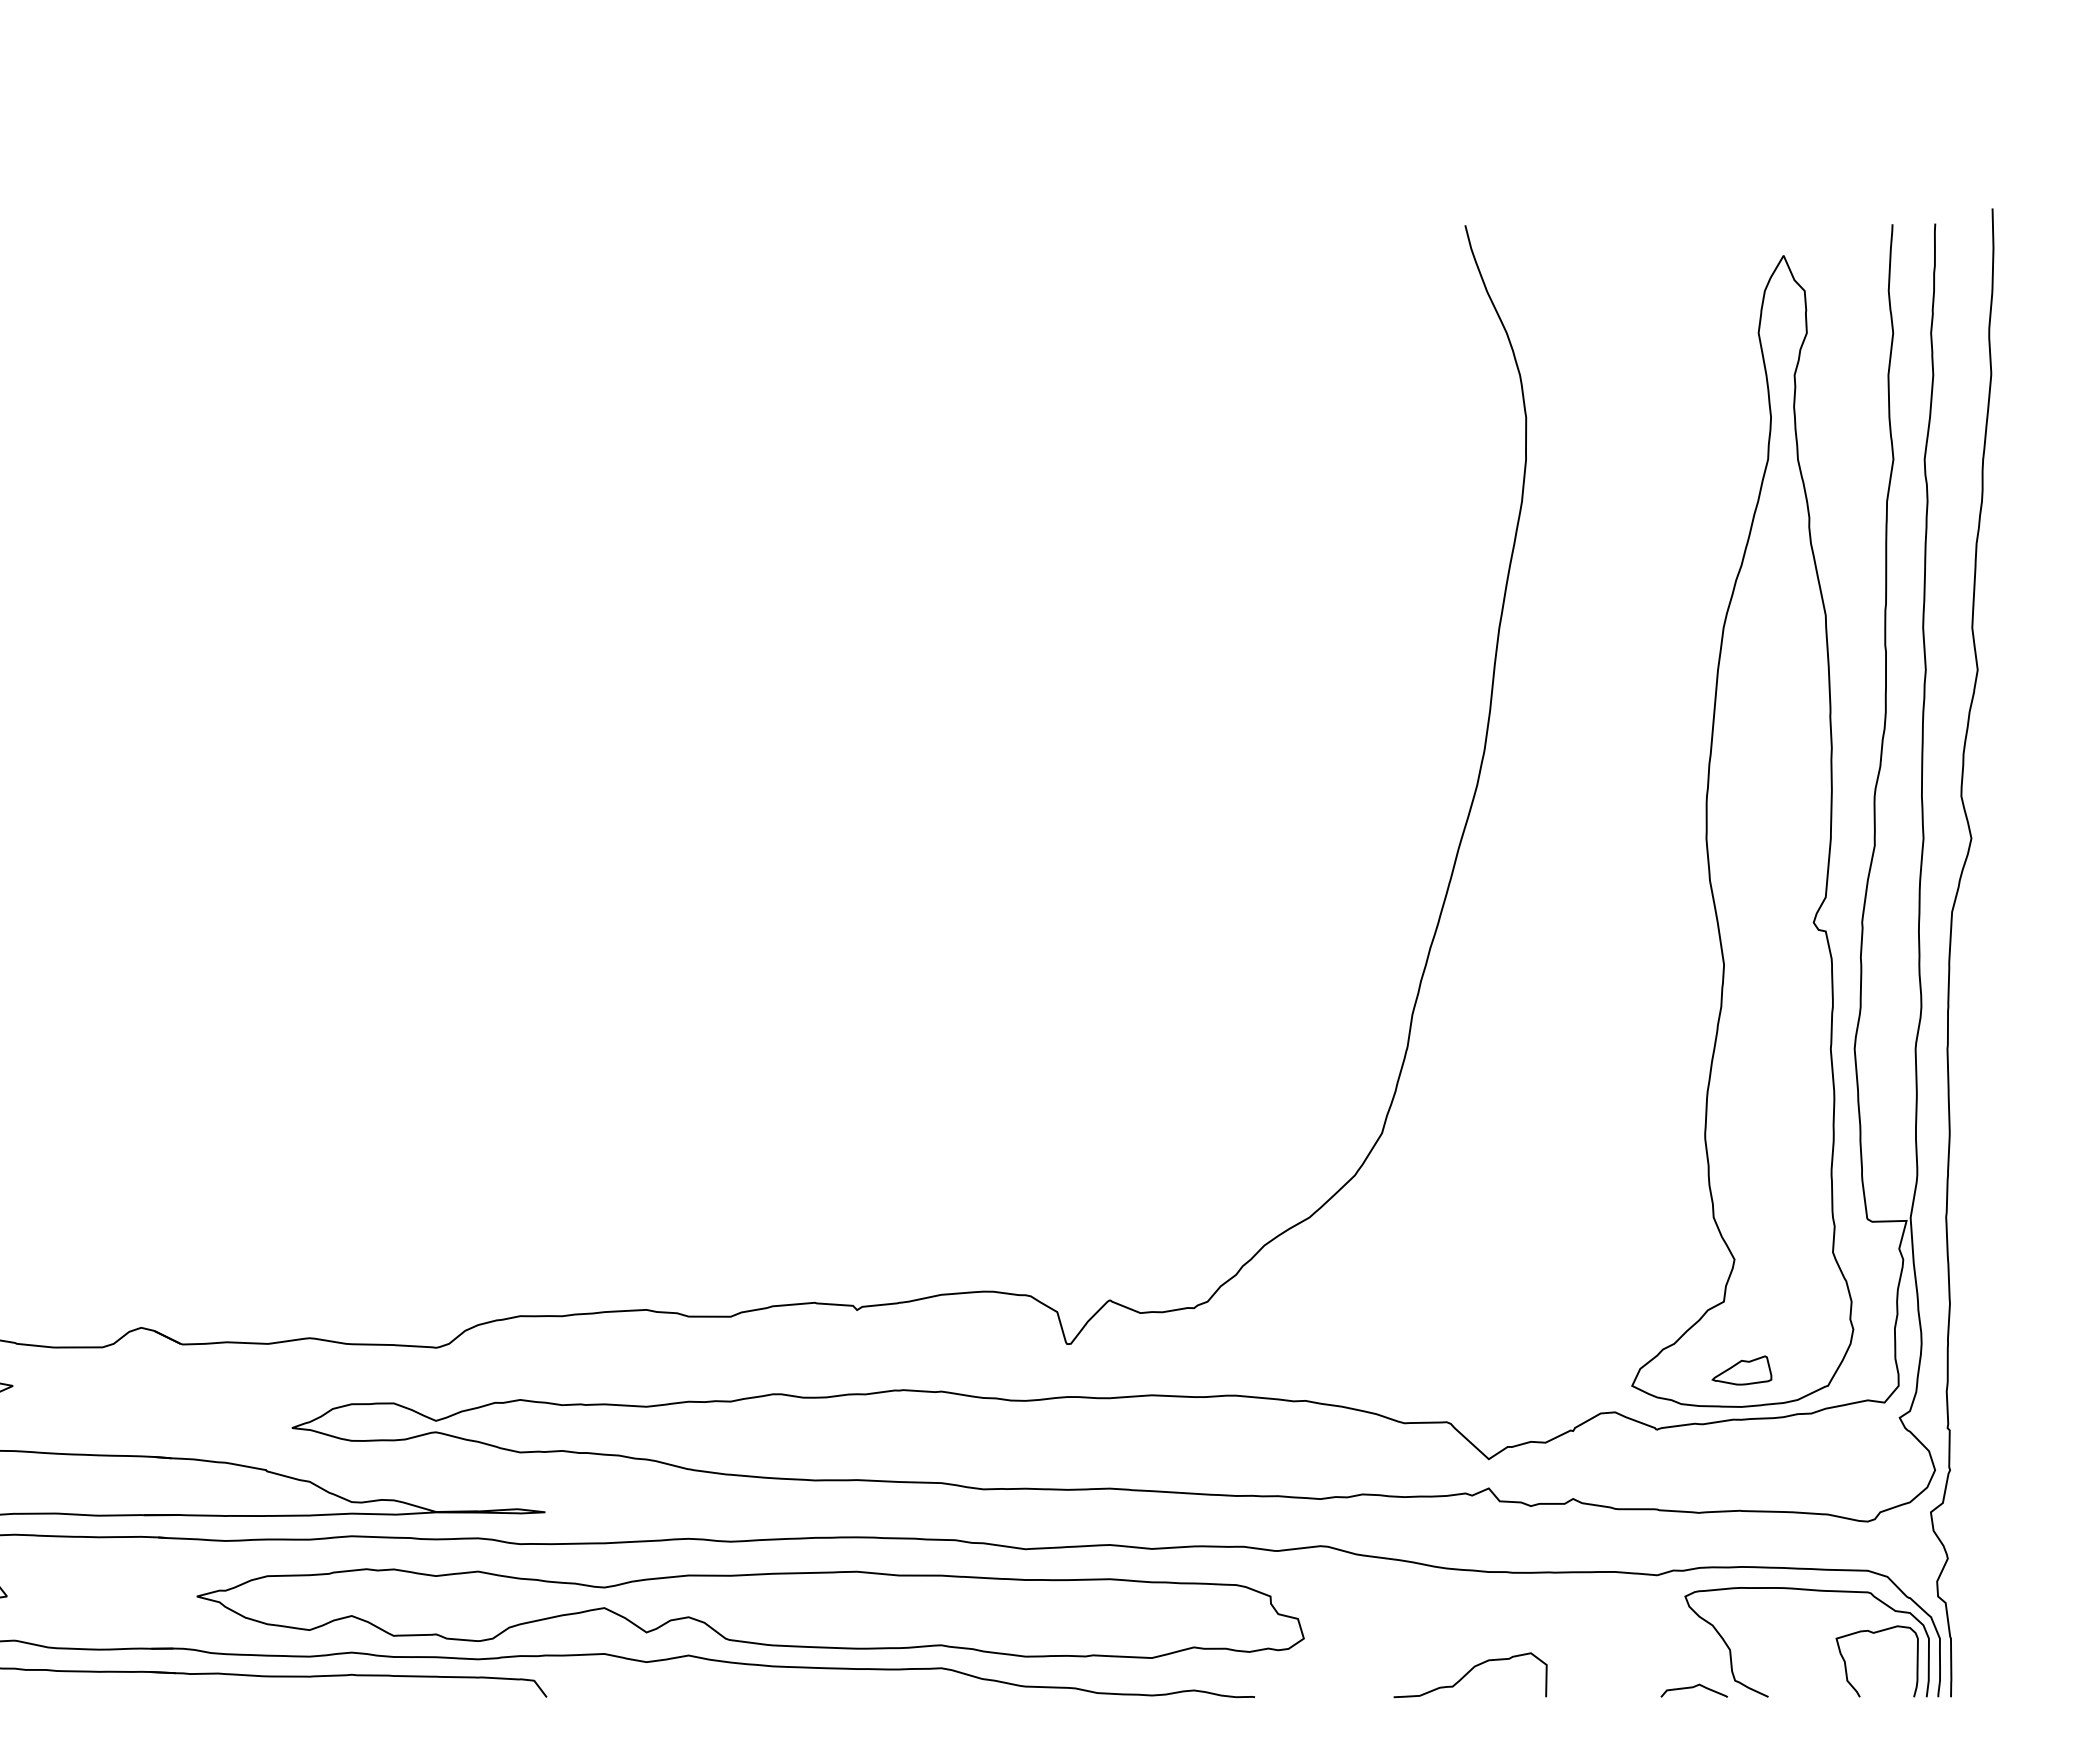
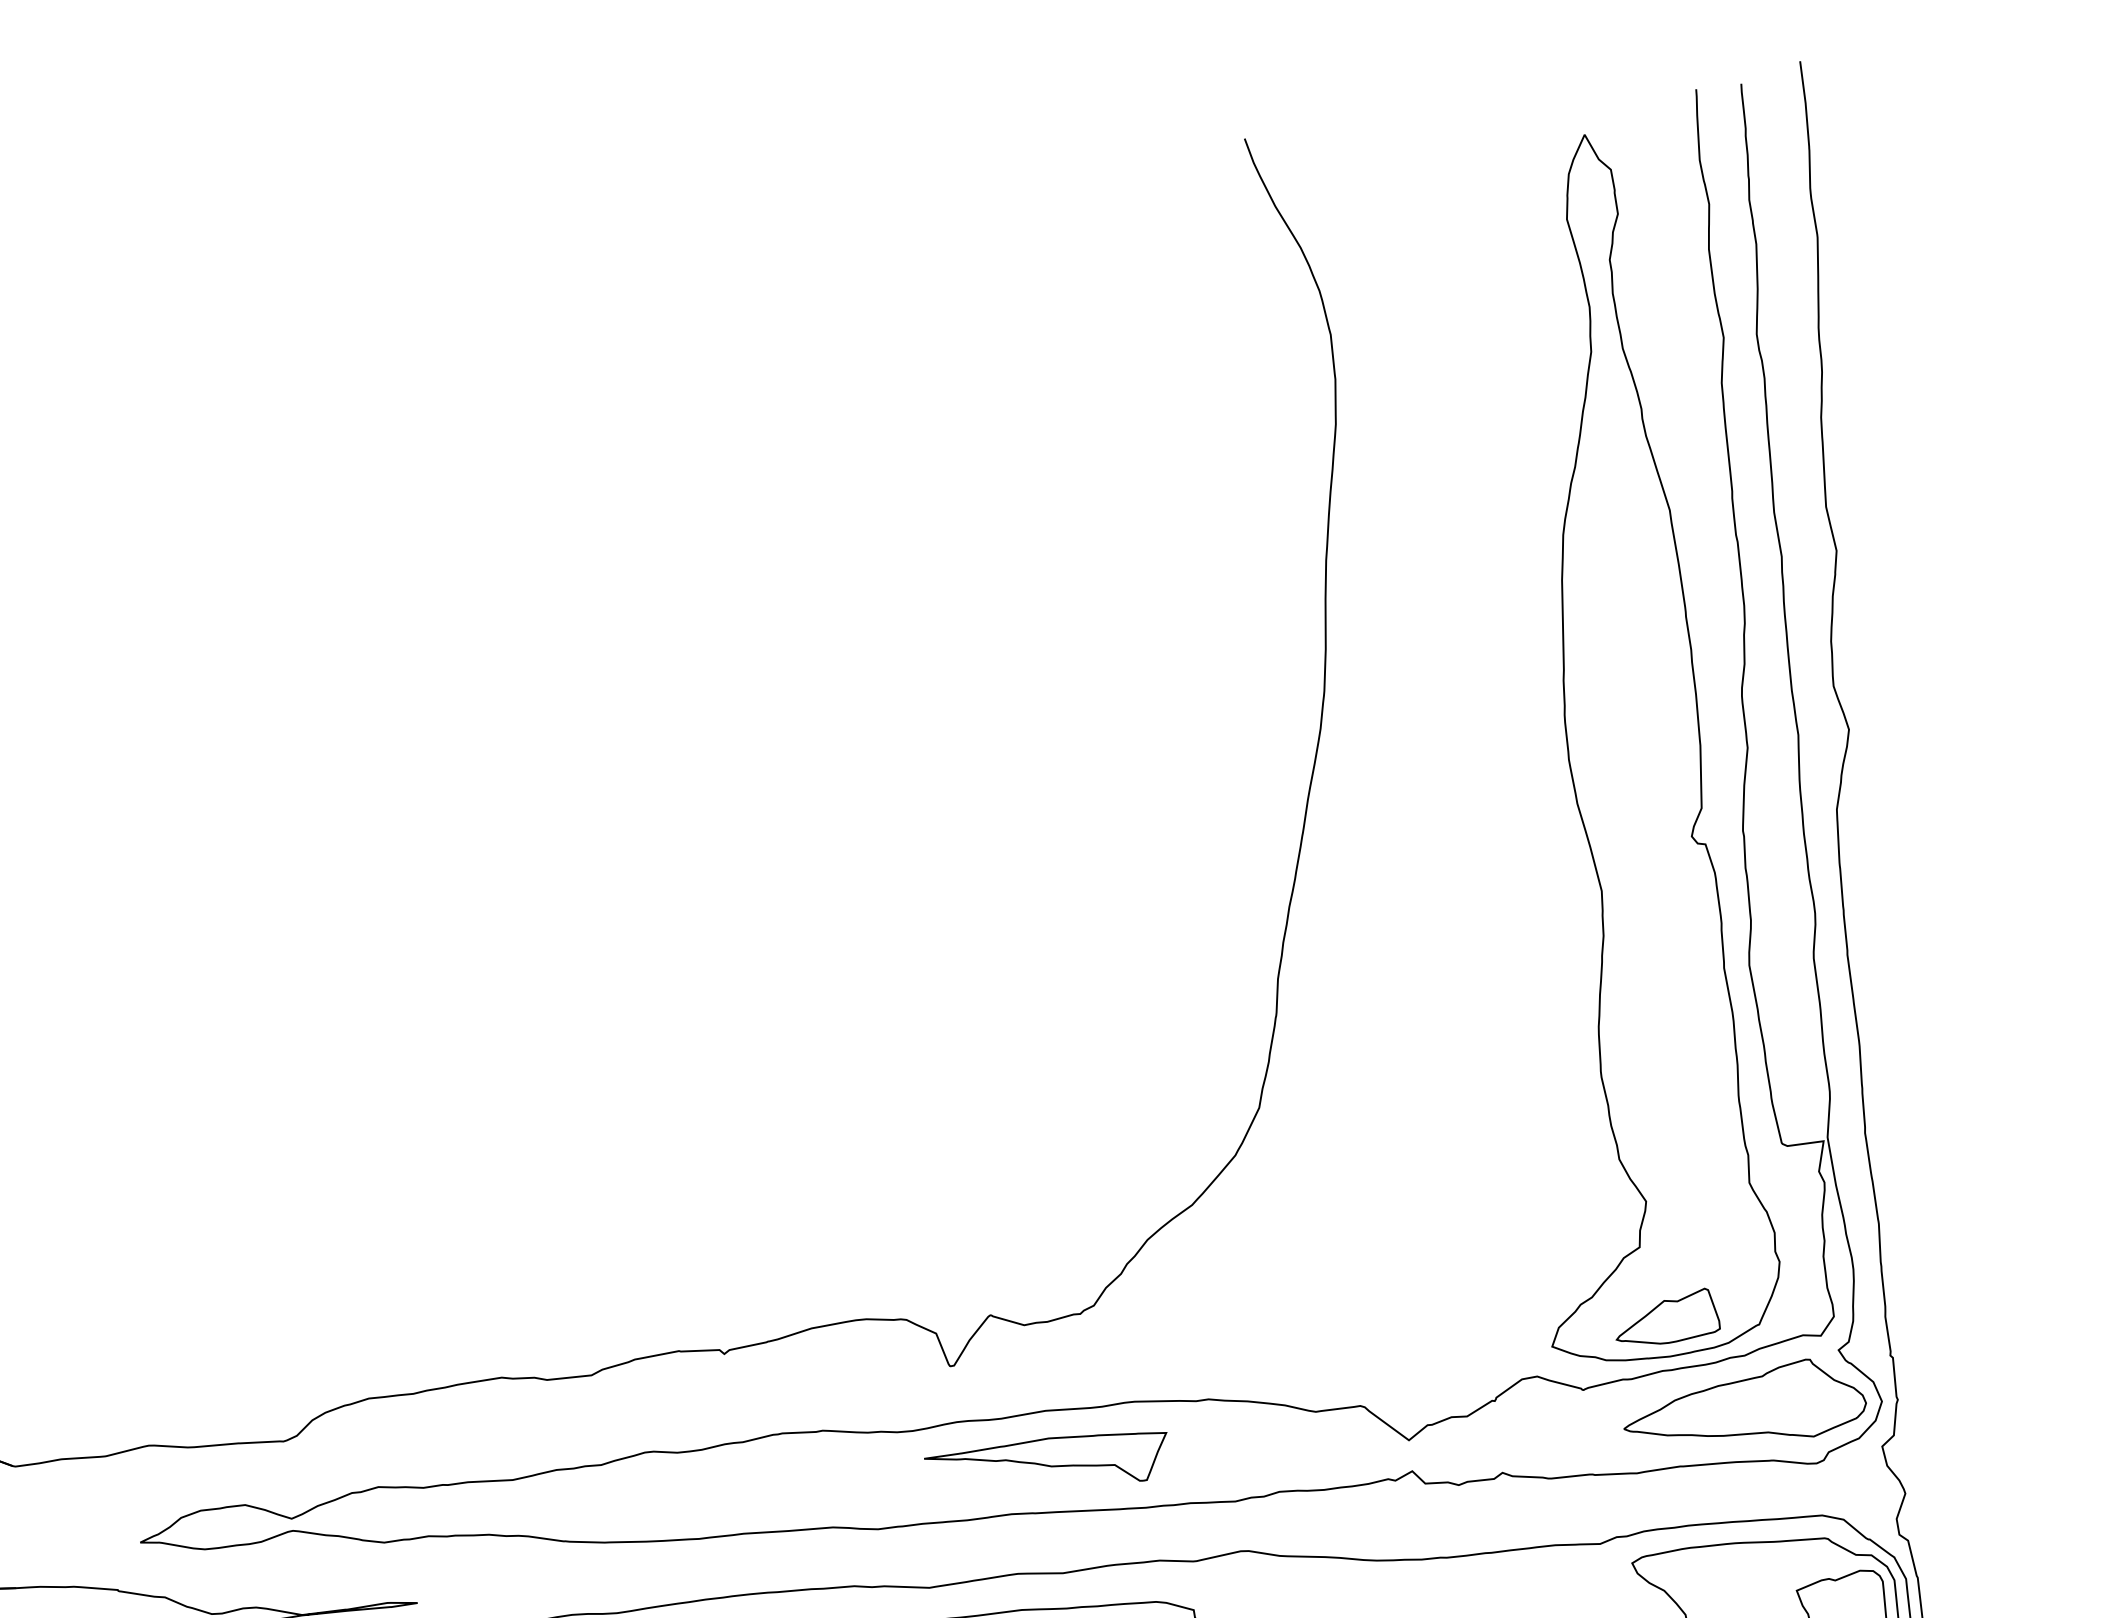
part: (1741, 1370) -> (1666, 1318), size x1.67
part: (1148, 1445) -> (1047, 1464), added
part: (1805, 1459) -> (1743, 1404), added

